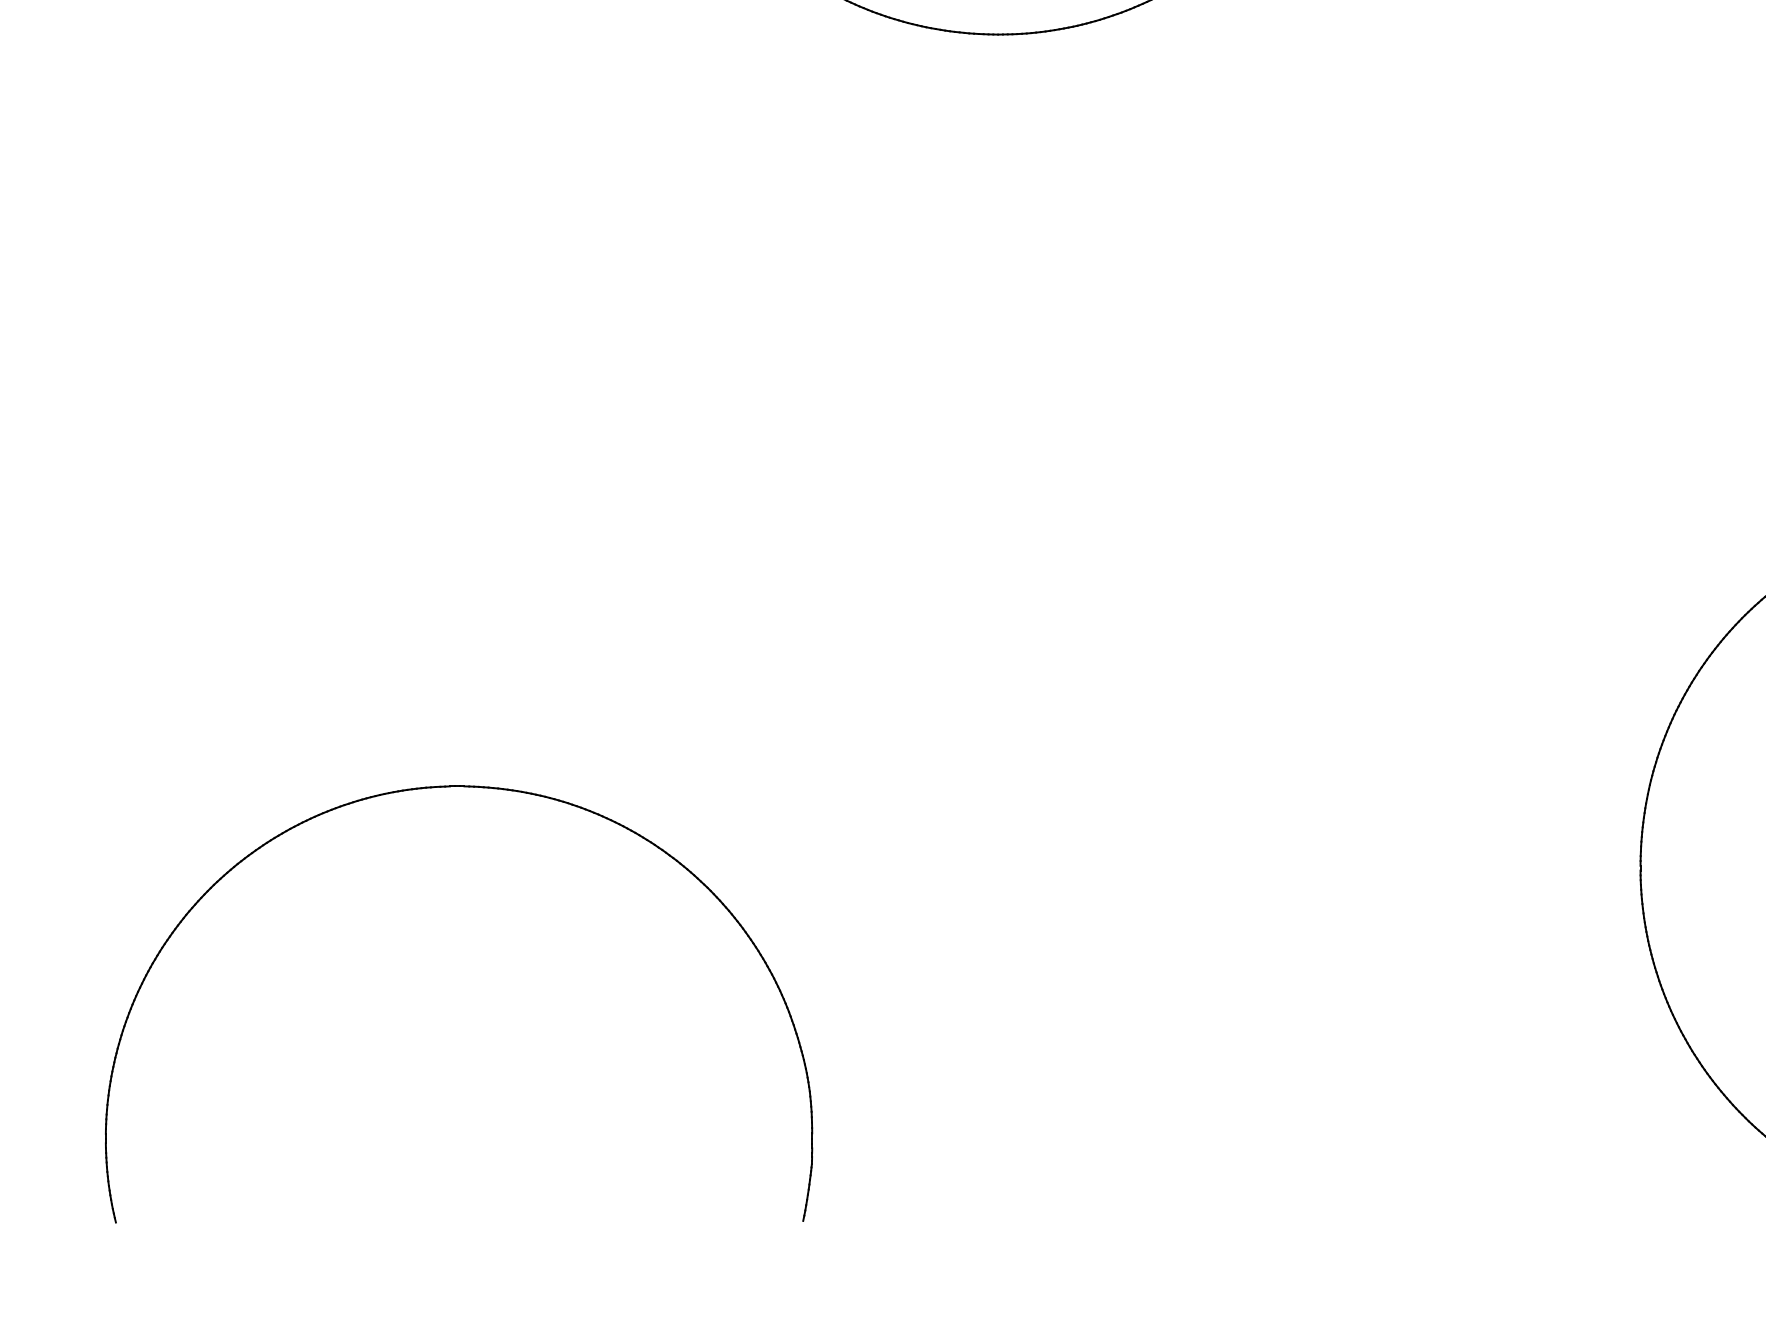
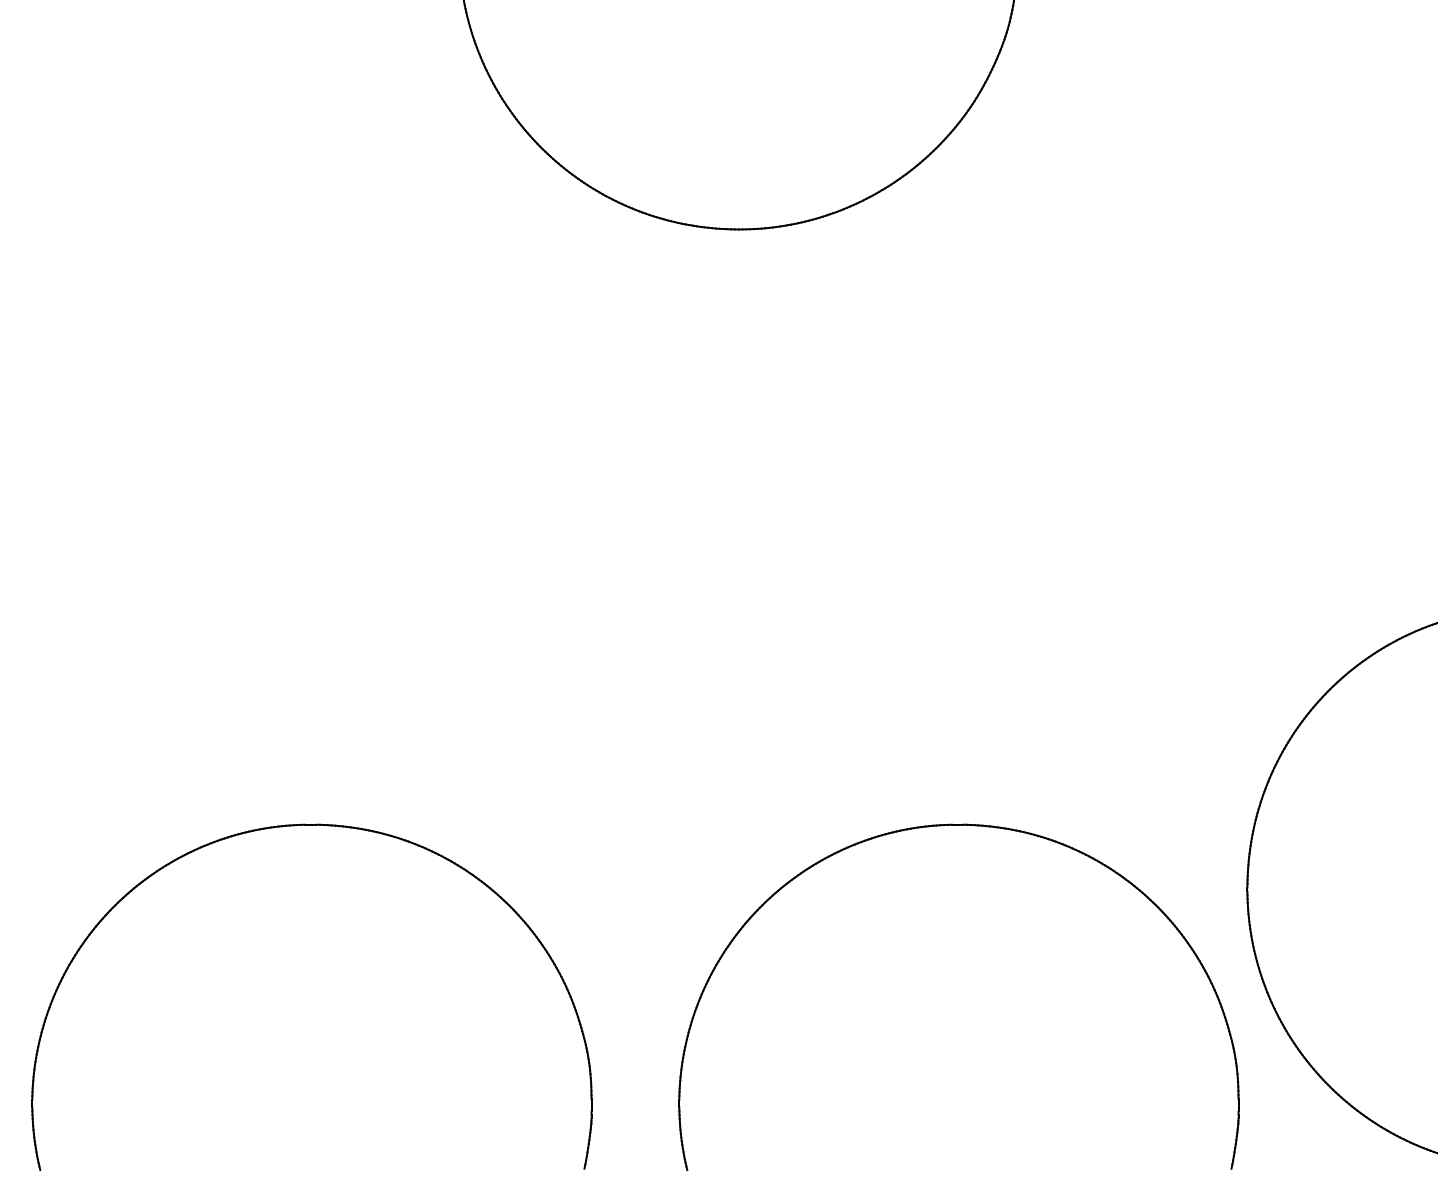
part: (1295, 788) -> (974, 826), added

